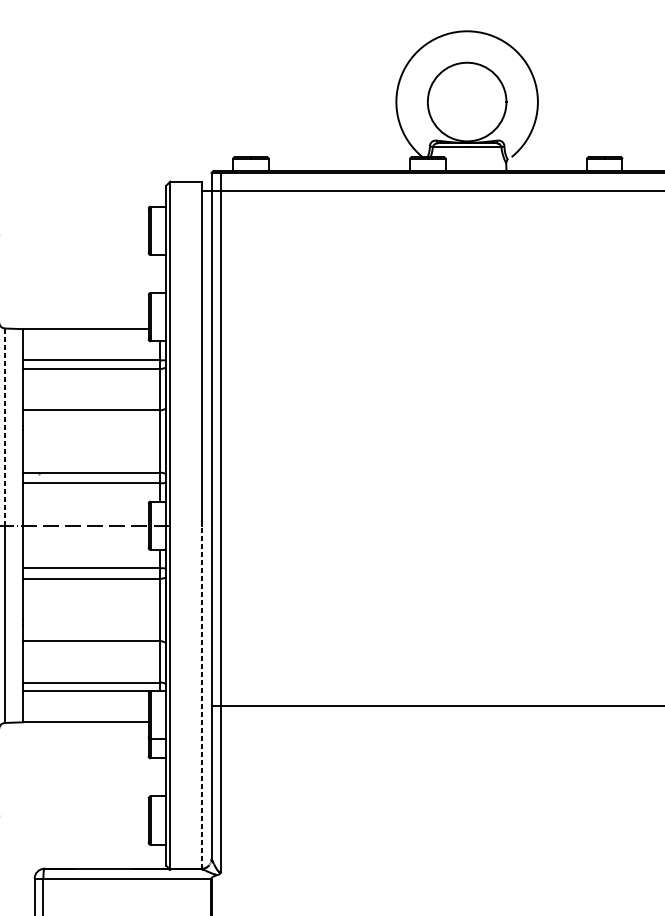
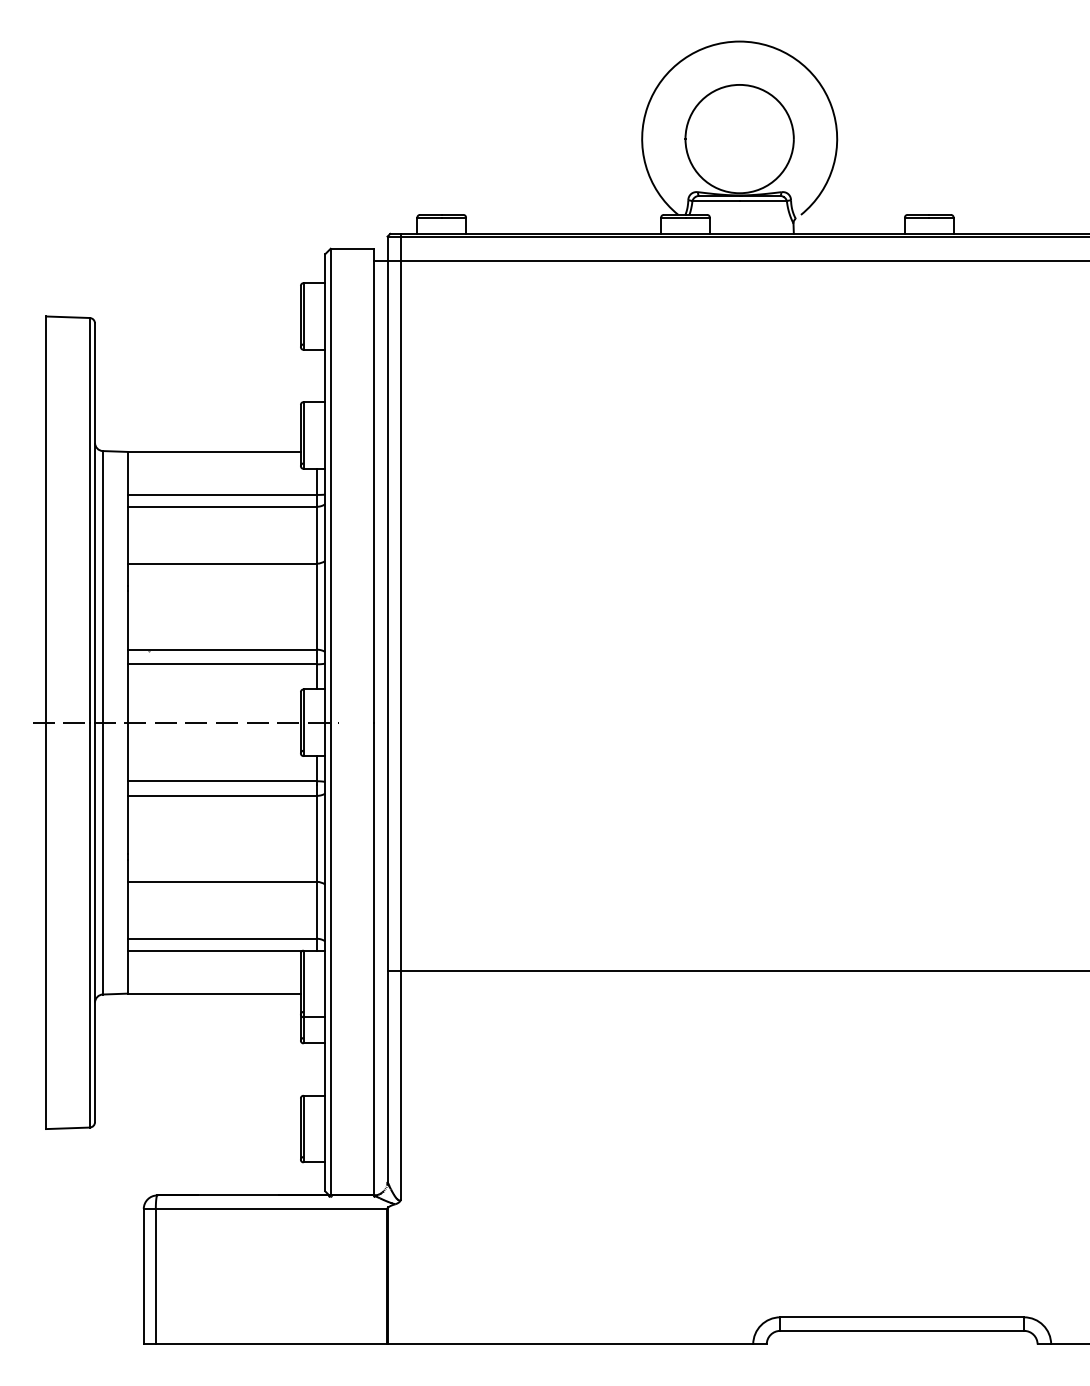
line: (4, 426) -> (102, 586), dashed -> solid
line: (202, 696) -> (374, 958), dashed -> solid

